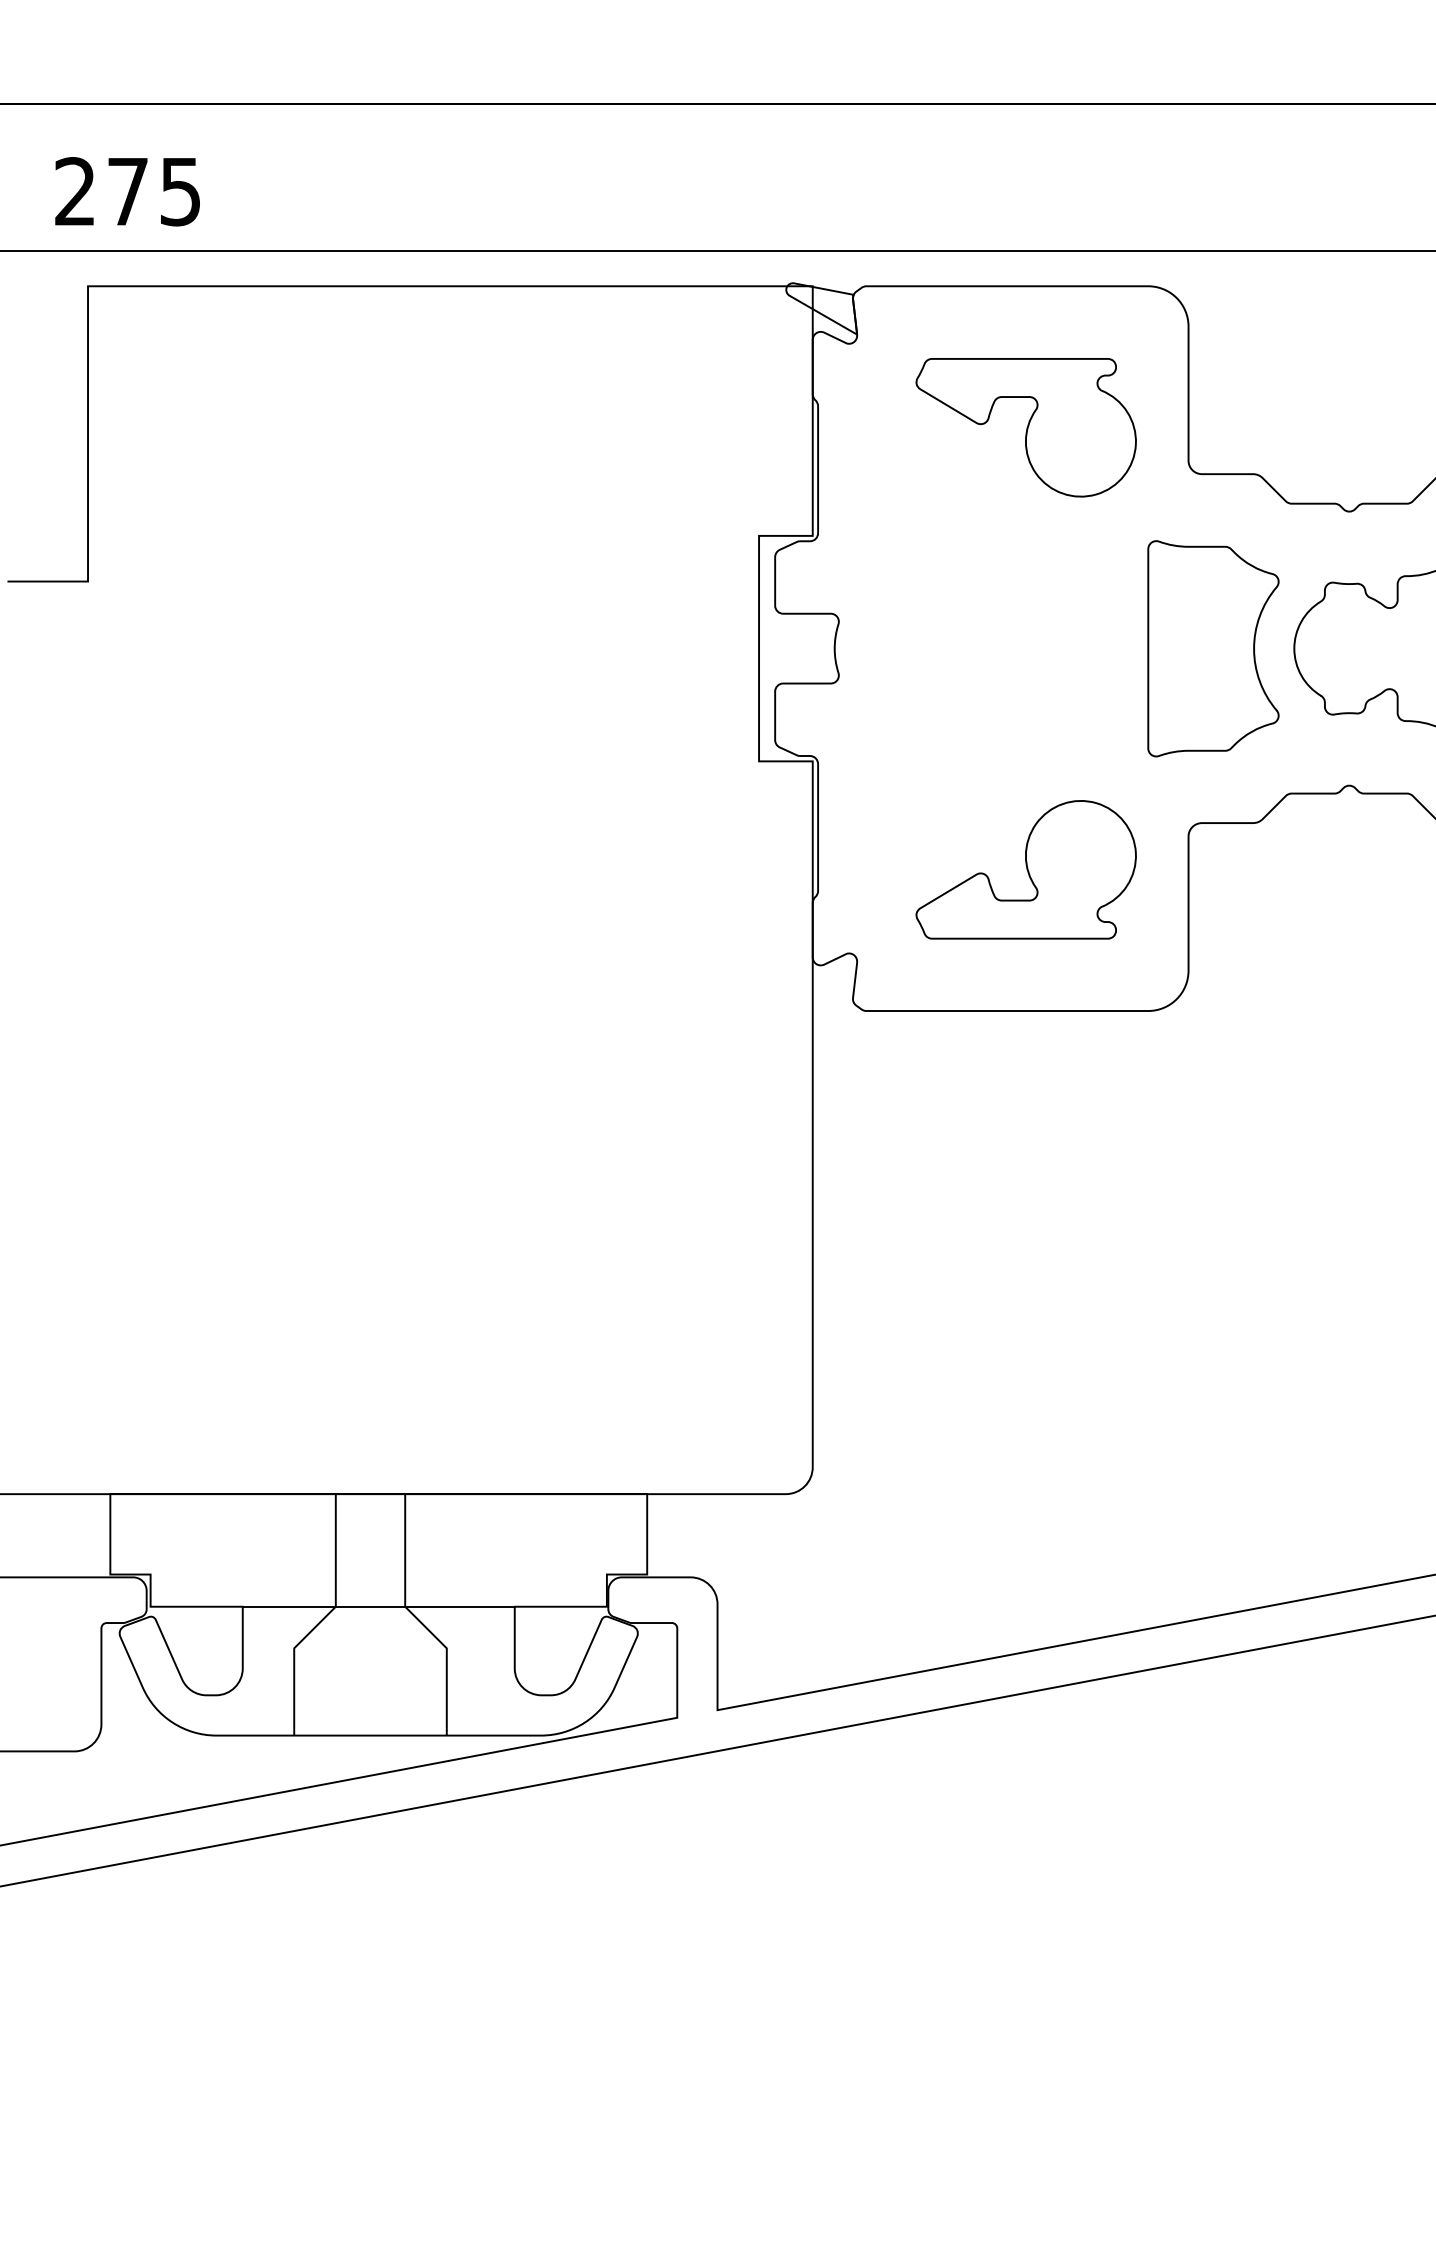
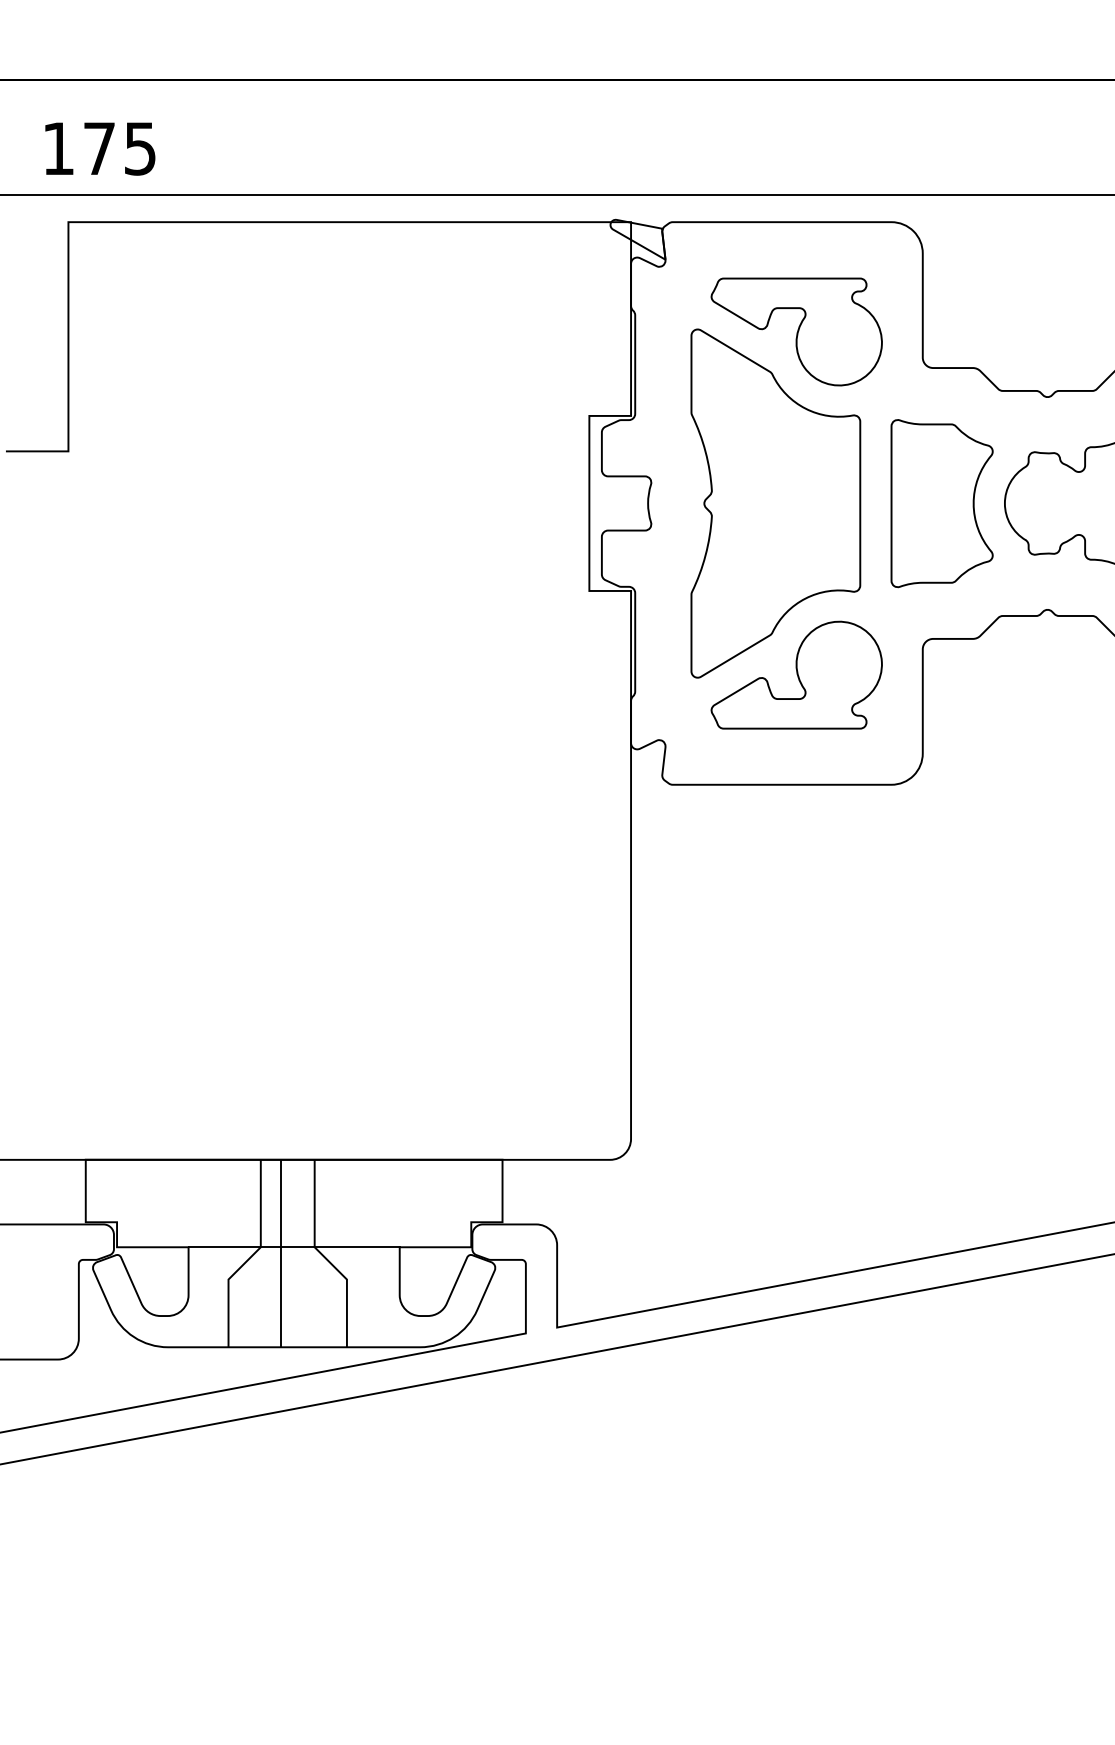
text: (74, 191) -> (57, 148), 275 -> 175
part: (998, 648) -> (775, 503), added
line: (362, 1614) -> (281, 1253), added

